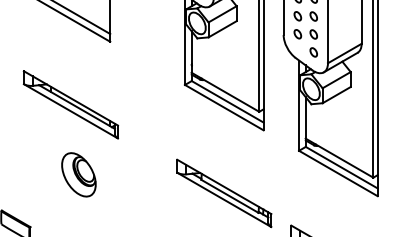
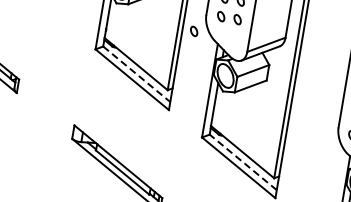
part: (313, 52) -> (193, 31), moved
line: (228, 102) -> (137, 75), solid -> dashed
line: (341, 167) -> (243, 162), solid -> dashed

